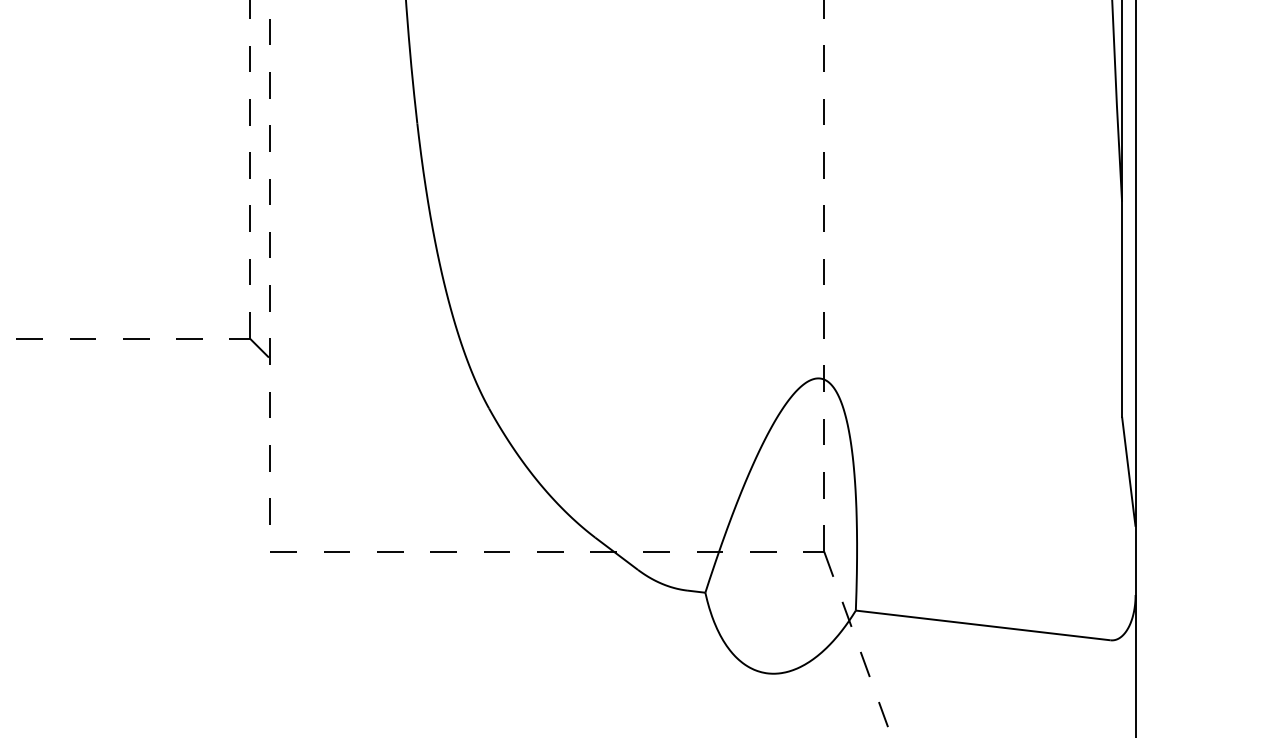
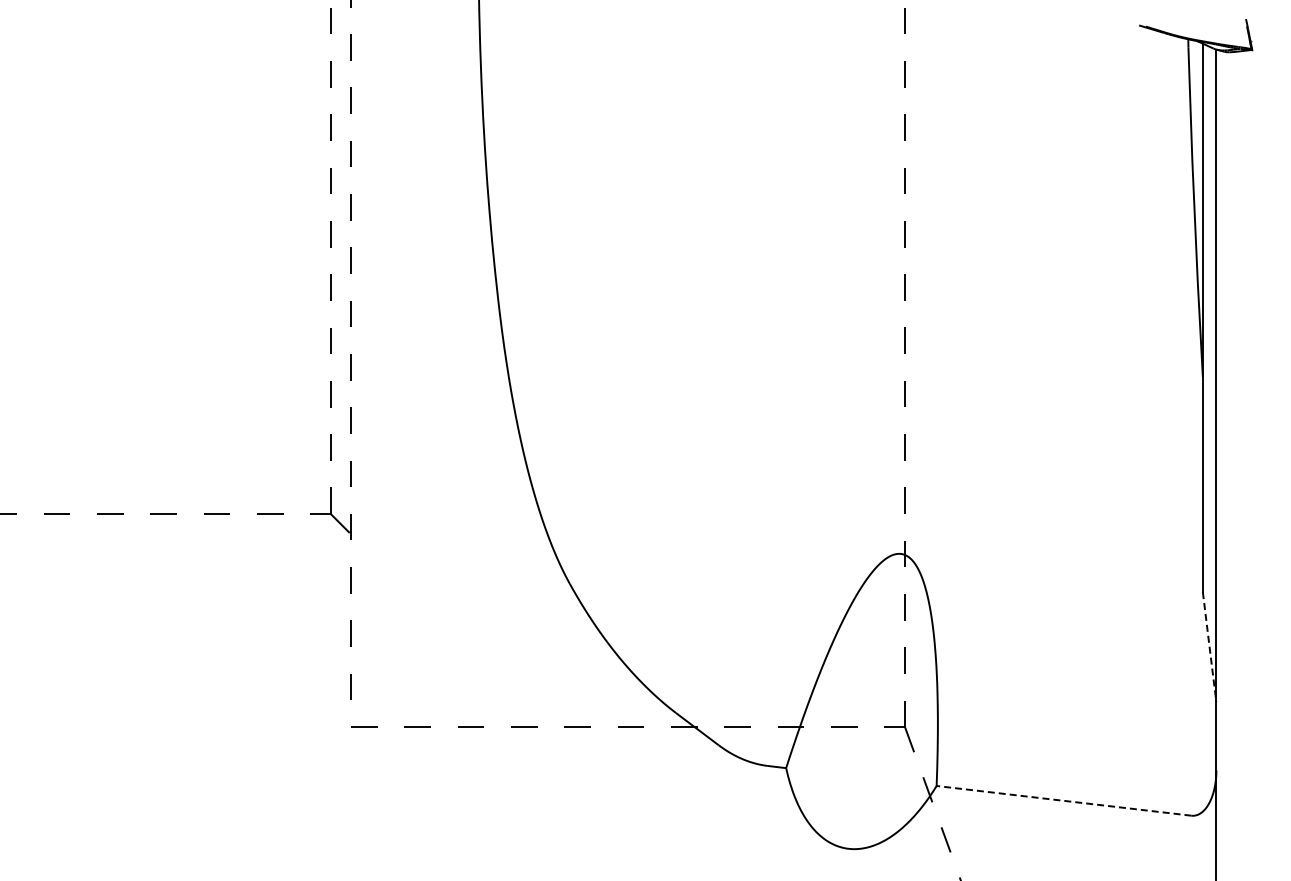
line: (1128, 473) -> (1209, 648), solid -> dashed
line: (982, 625) -> (1063, 800), solid -> dashed

